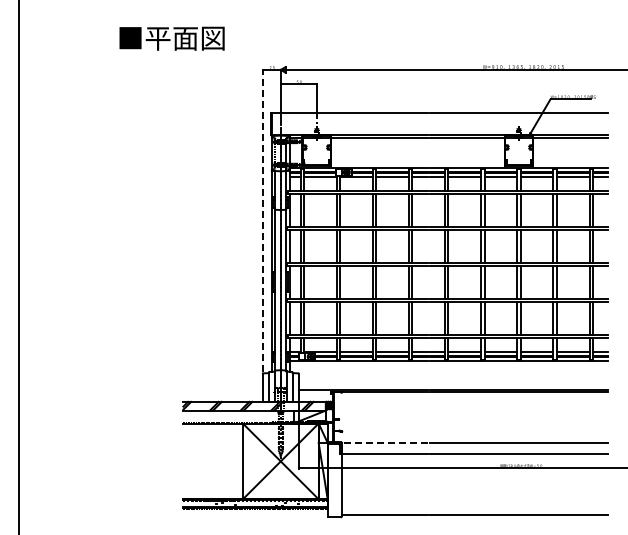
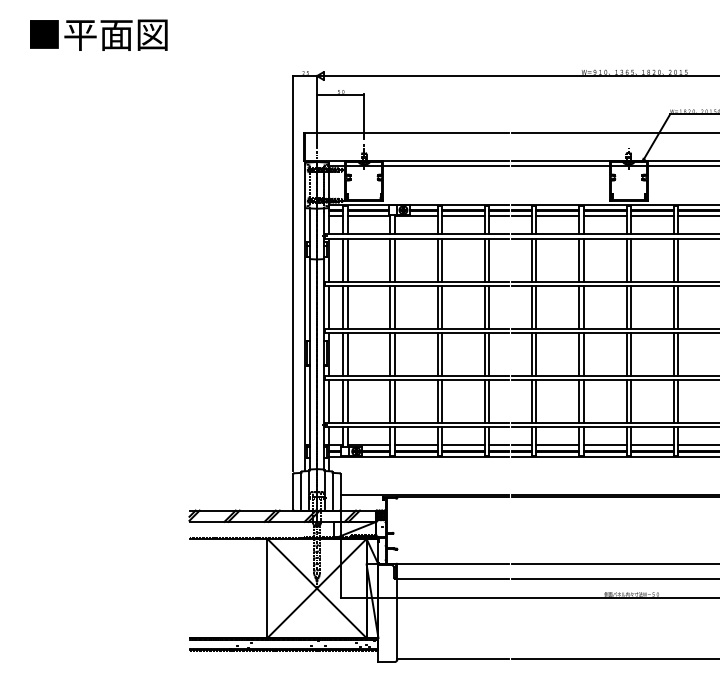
text: (171, 38) -> (98, 34), moved
line: (262, 220) -> (293, 273), dashed -> solid
line: (384, 443) -> (452, 565), dashed -> solid

